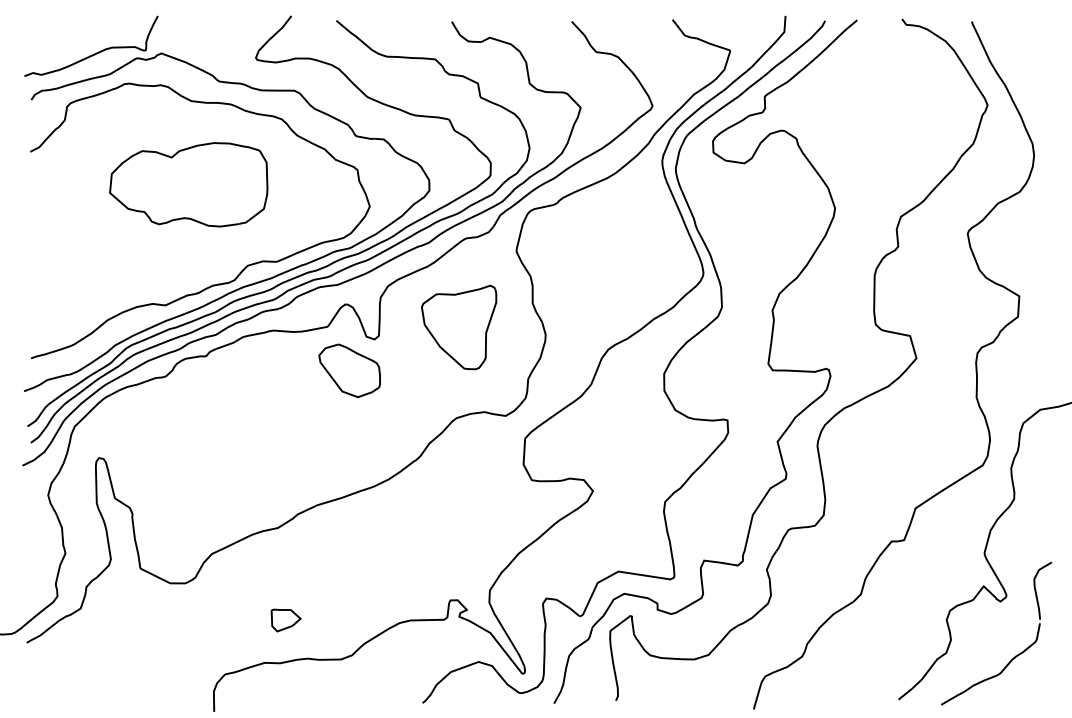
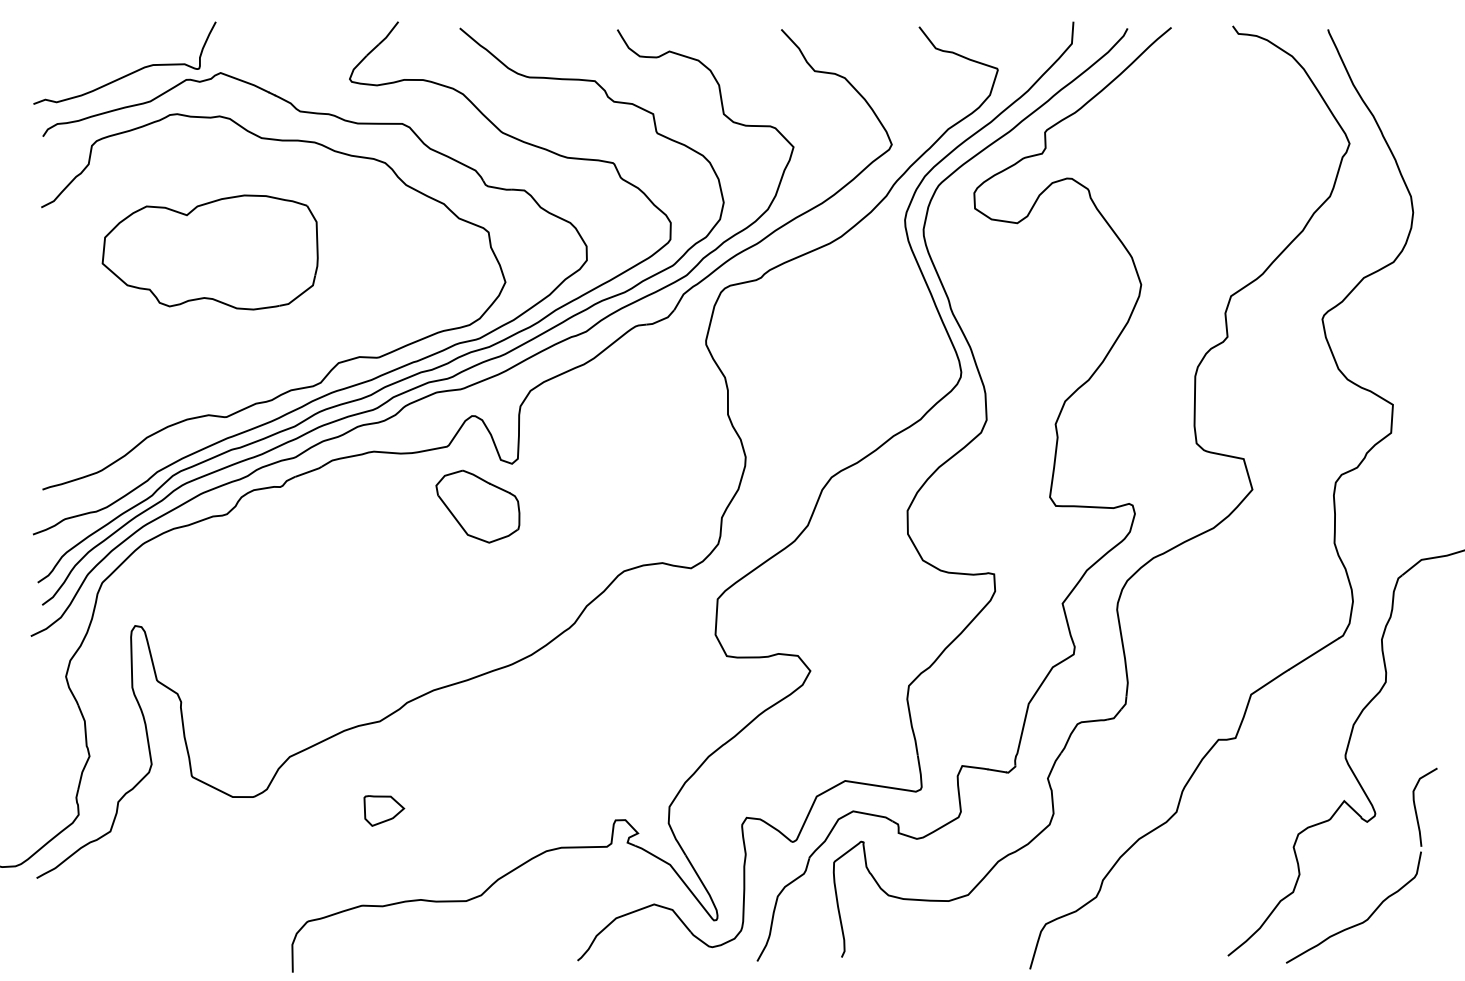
part: (188, 184) -> (209, 252), moved
part: (459, 327) -> (627, 447), removed
part: (285, 620) -> (383, 810), moved

